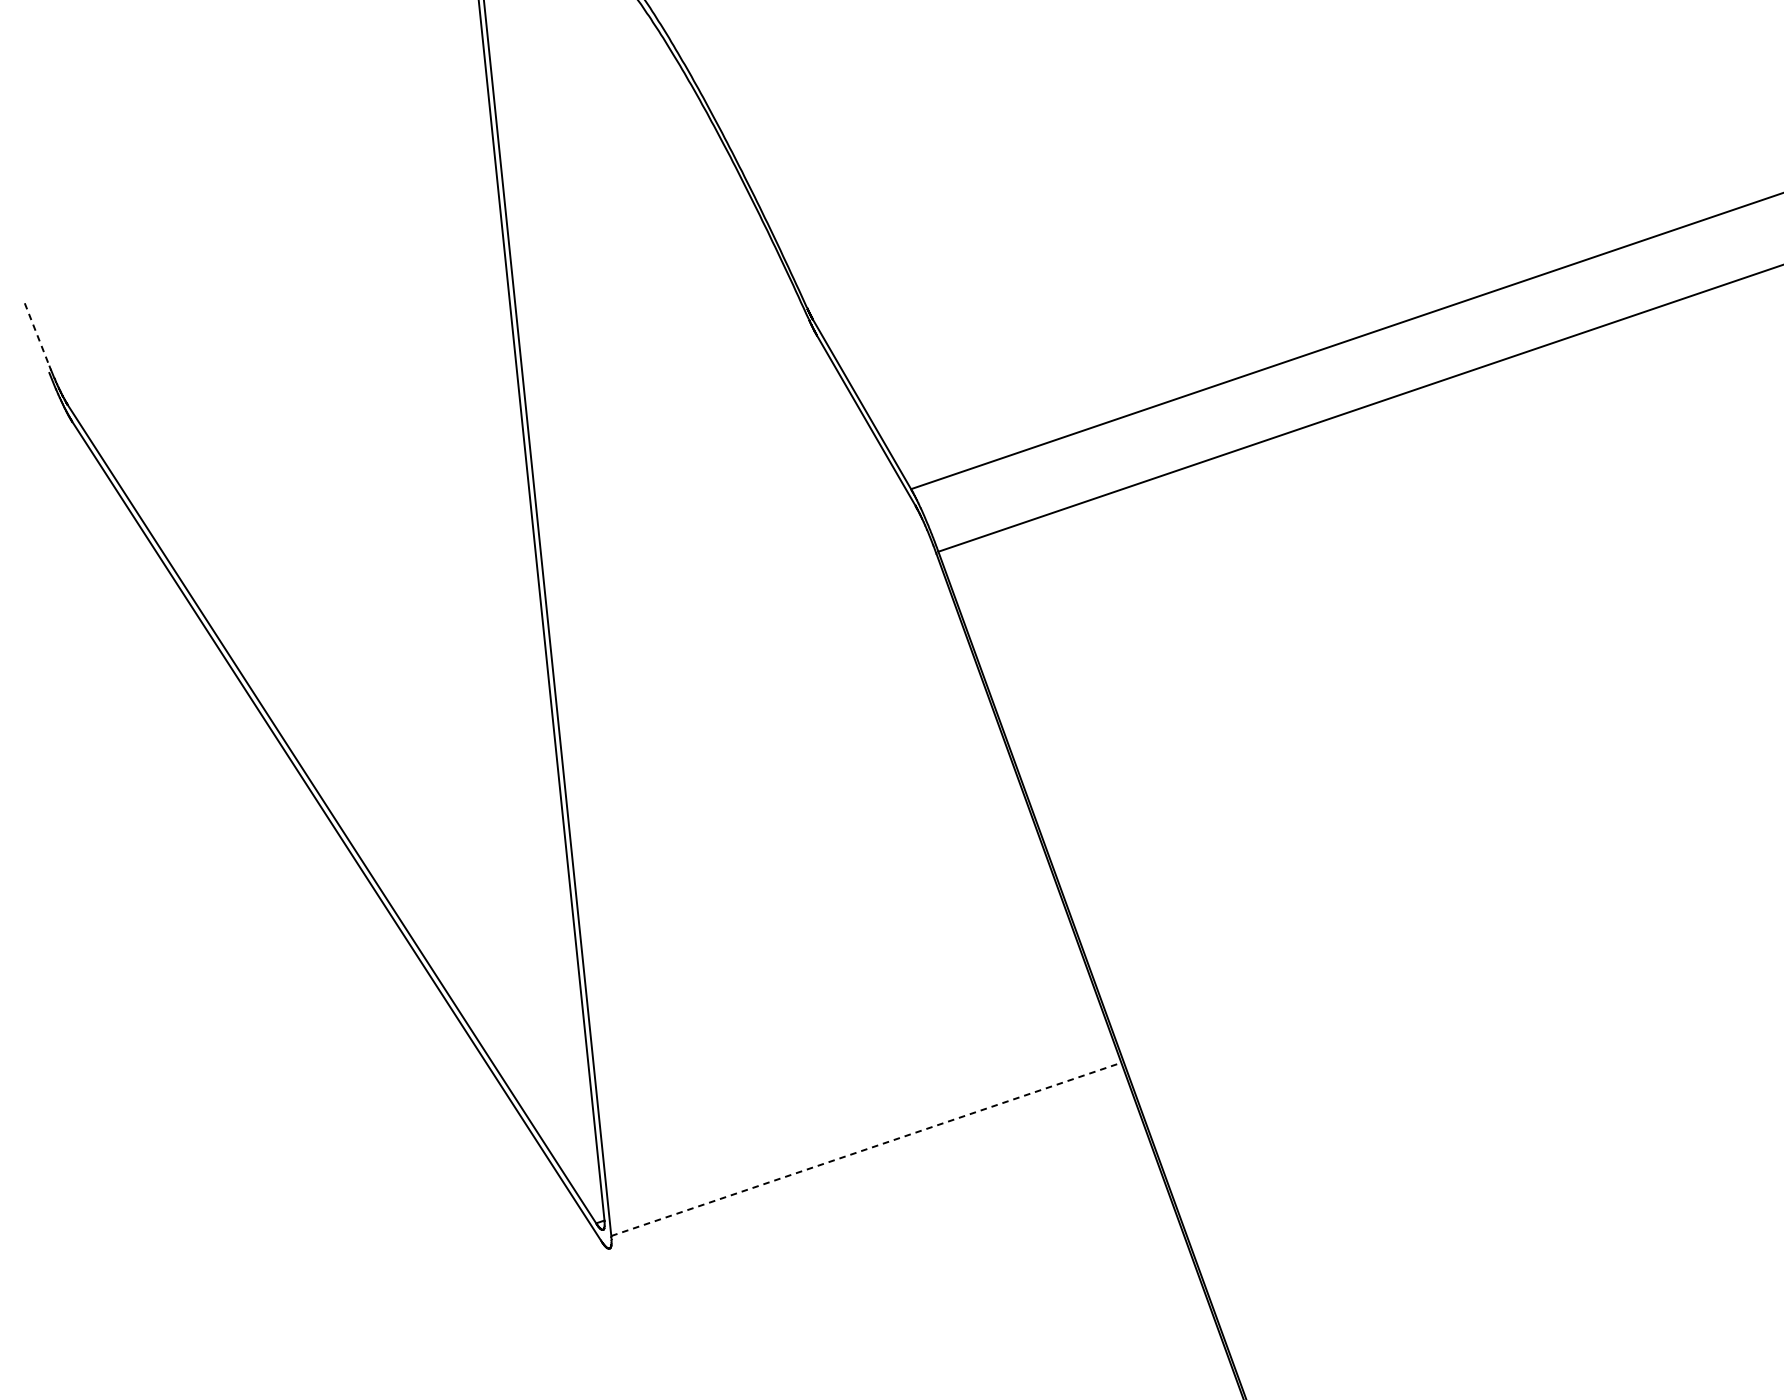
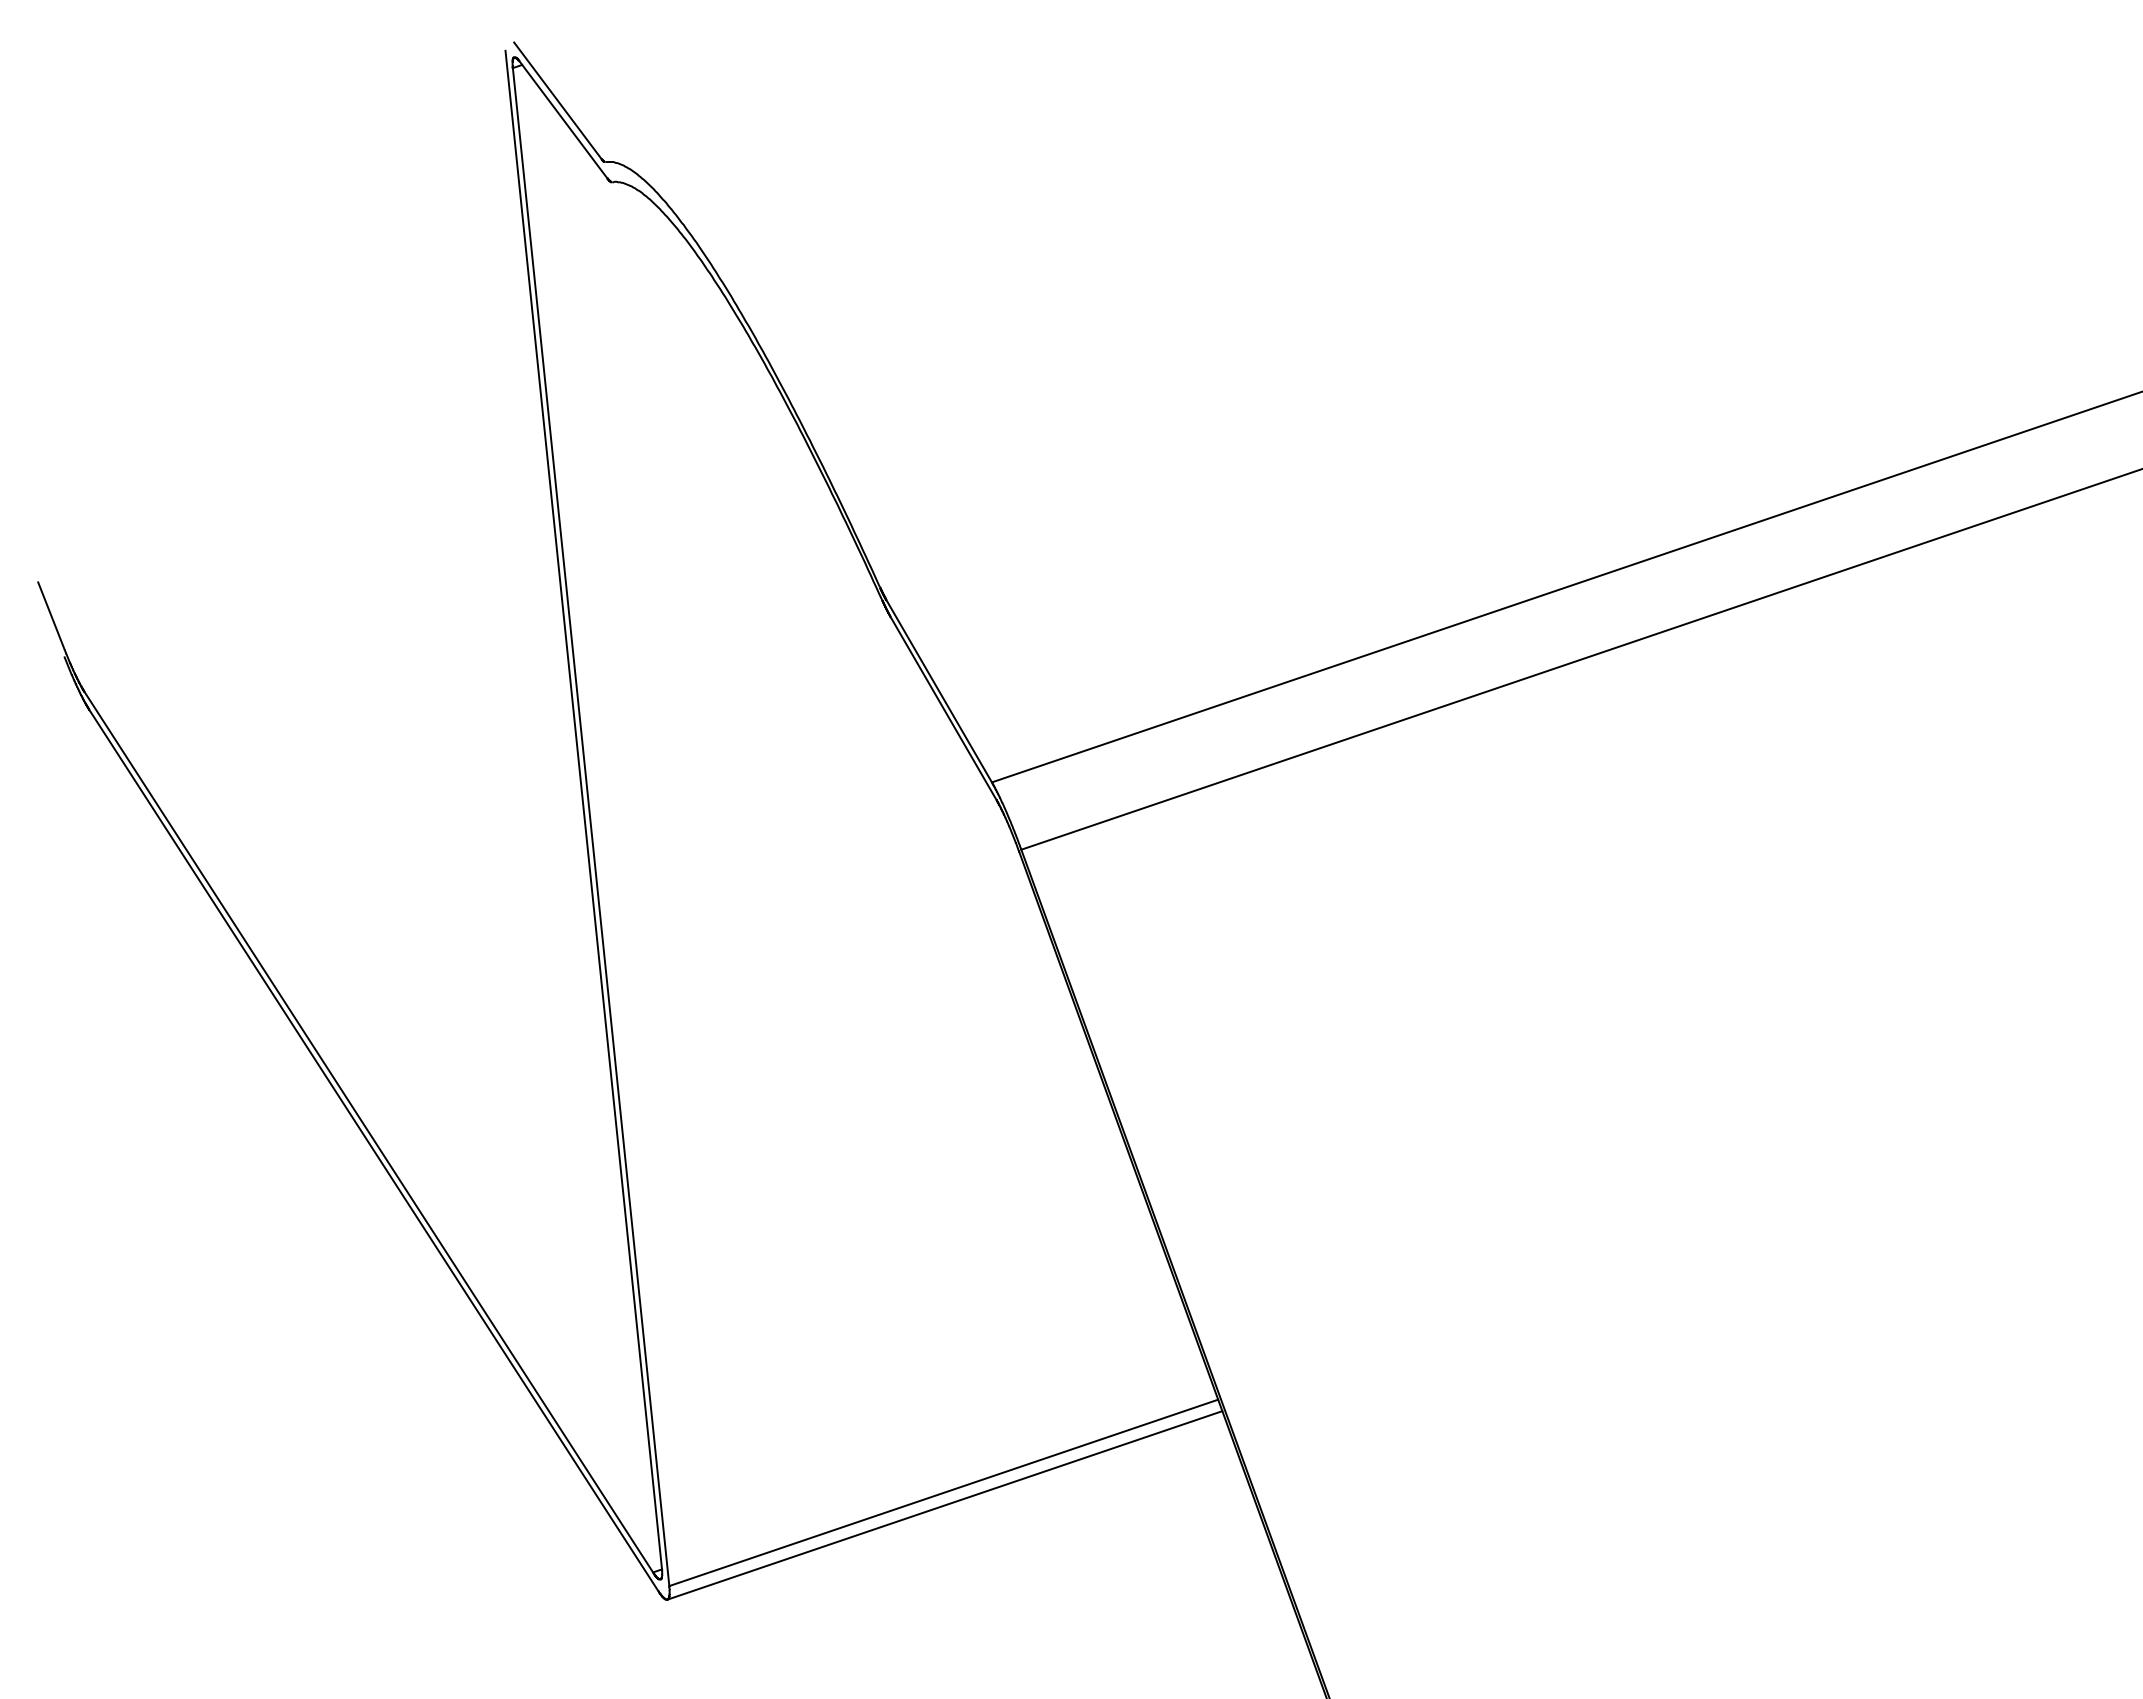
line: (37, 334) -> (51, 616), dashed -> solid
line: (866, 1149) -> (943, 1492), dashed -> solid
line: (867, 1161) -> (944, 1505), added

